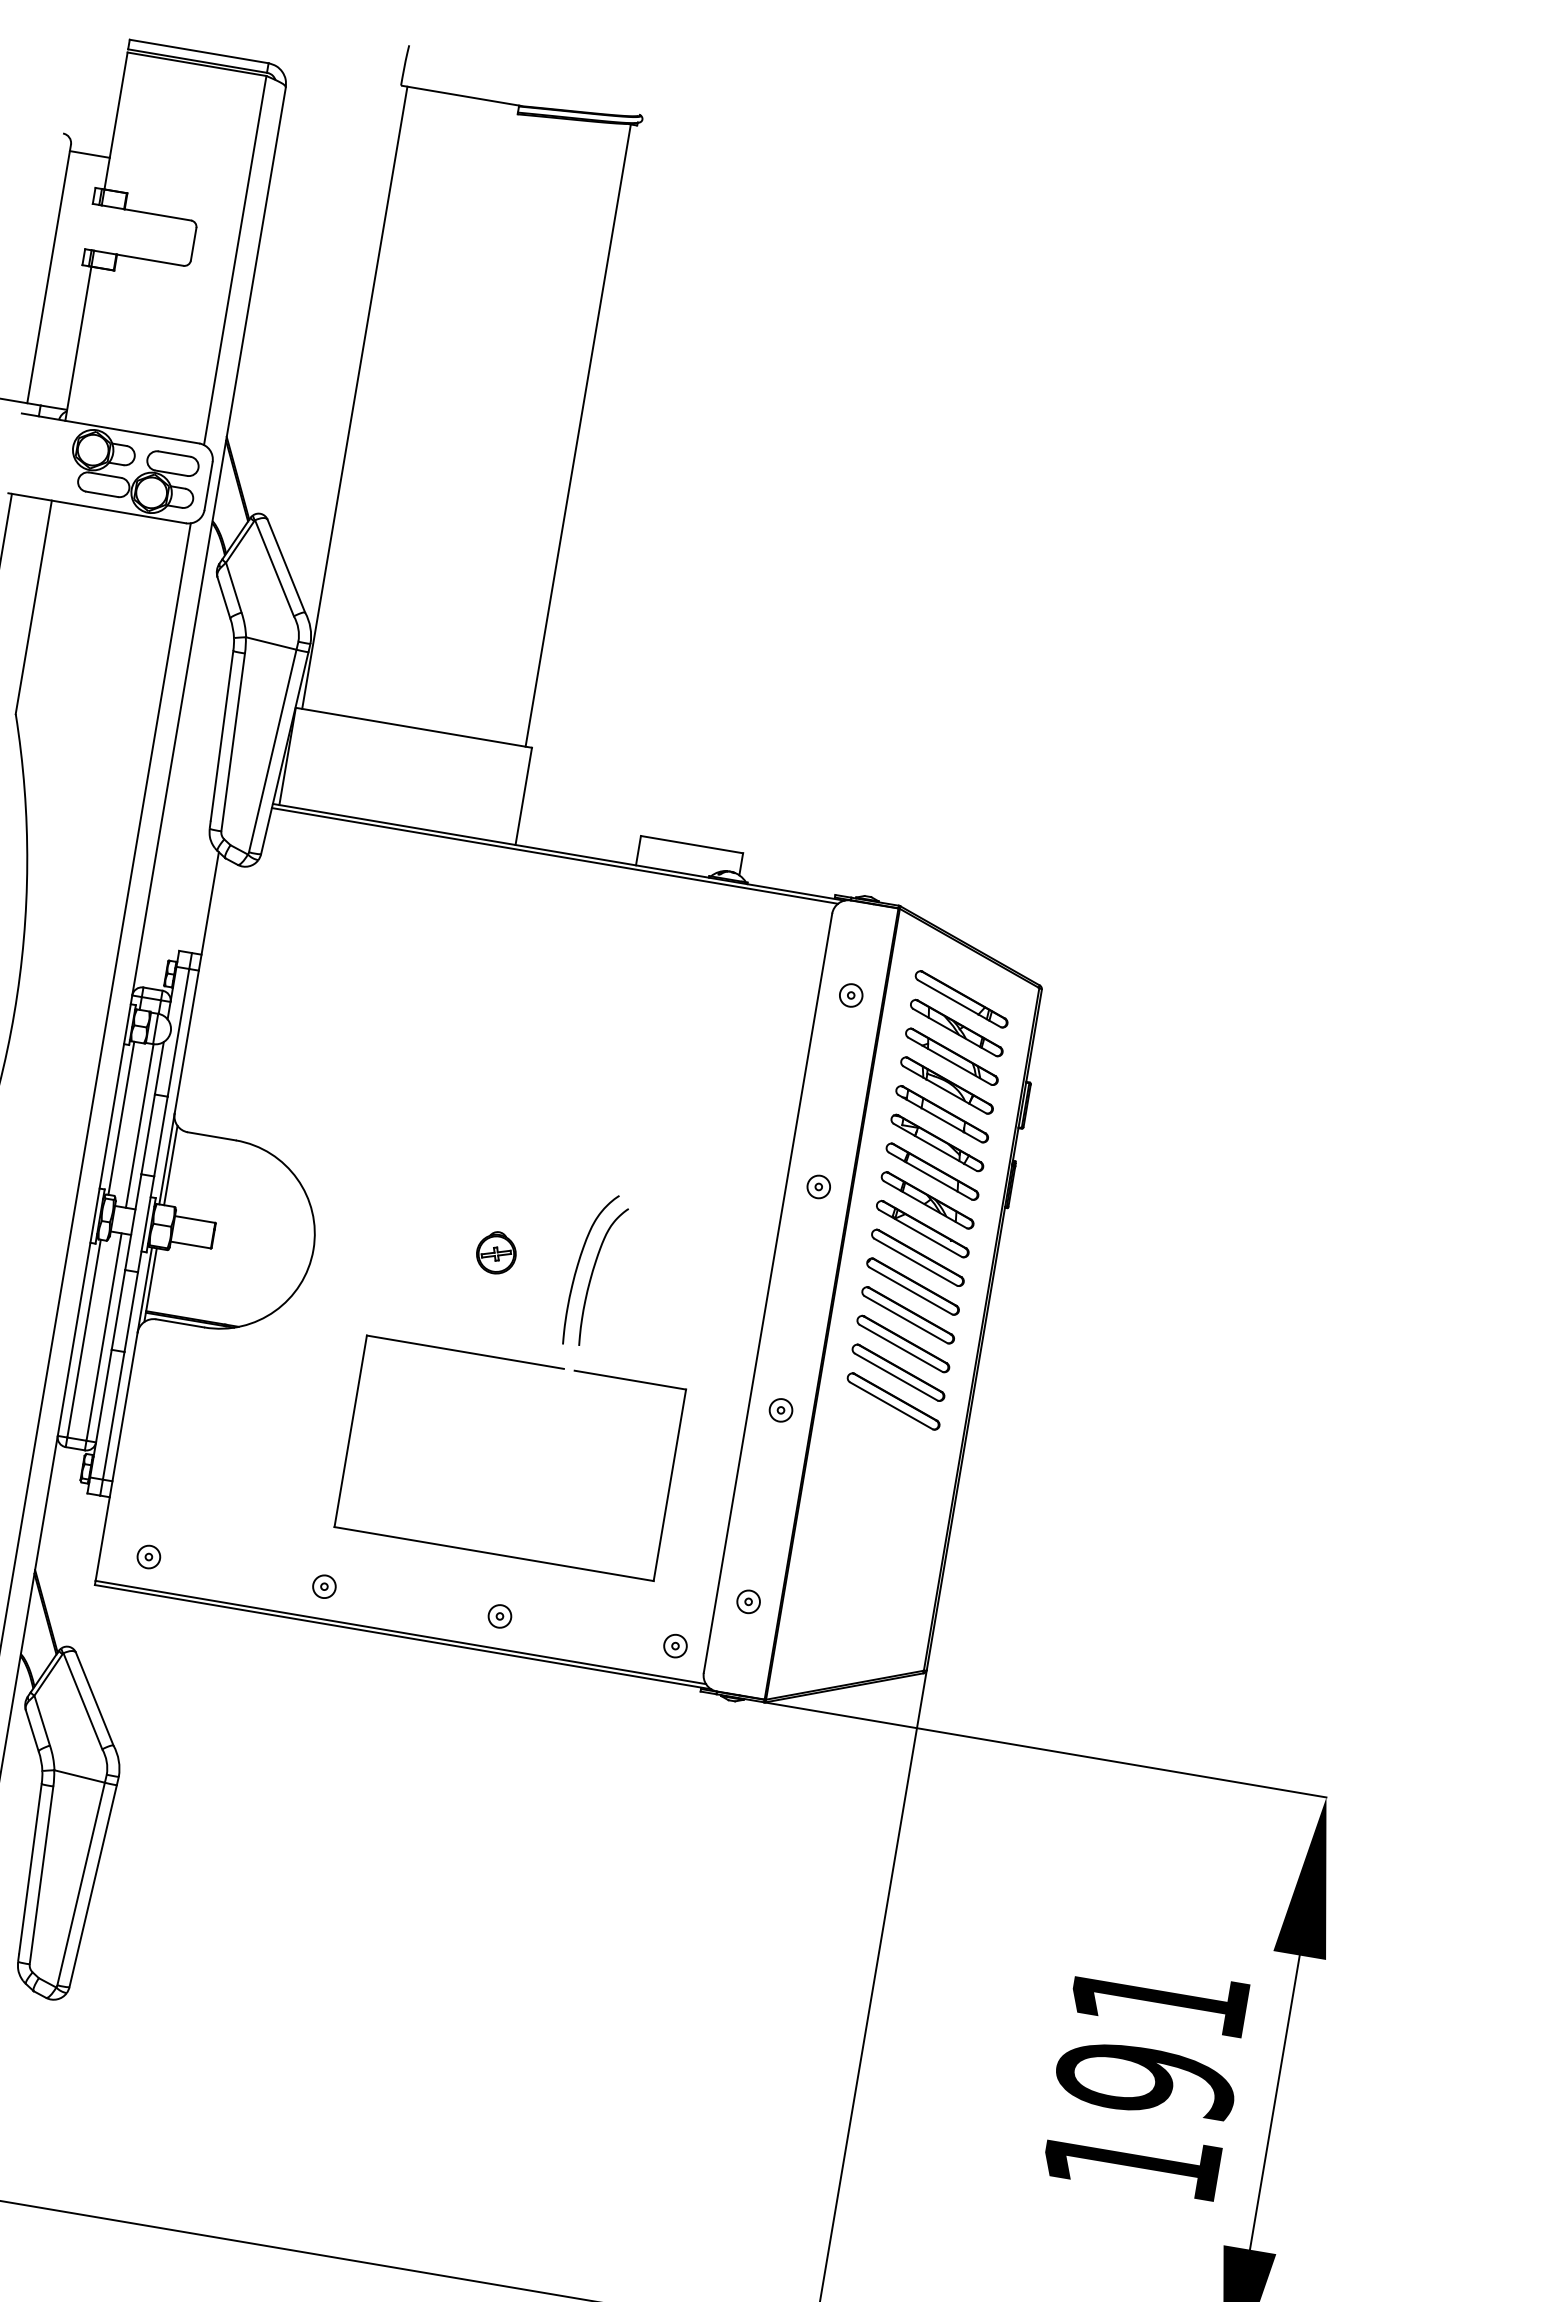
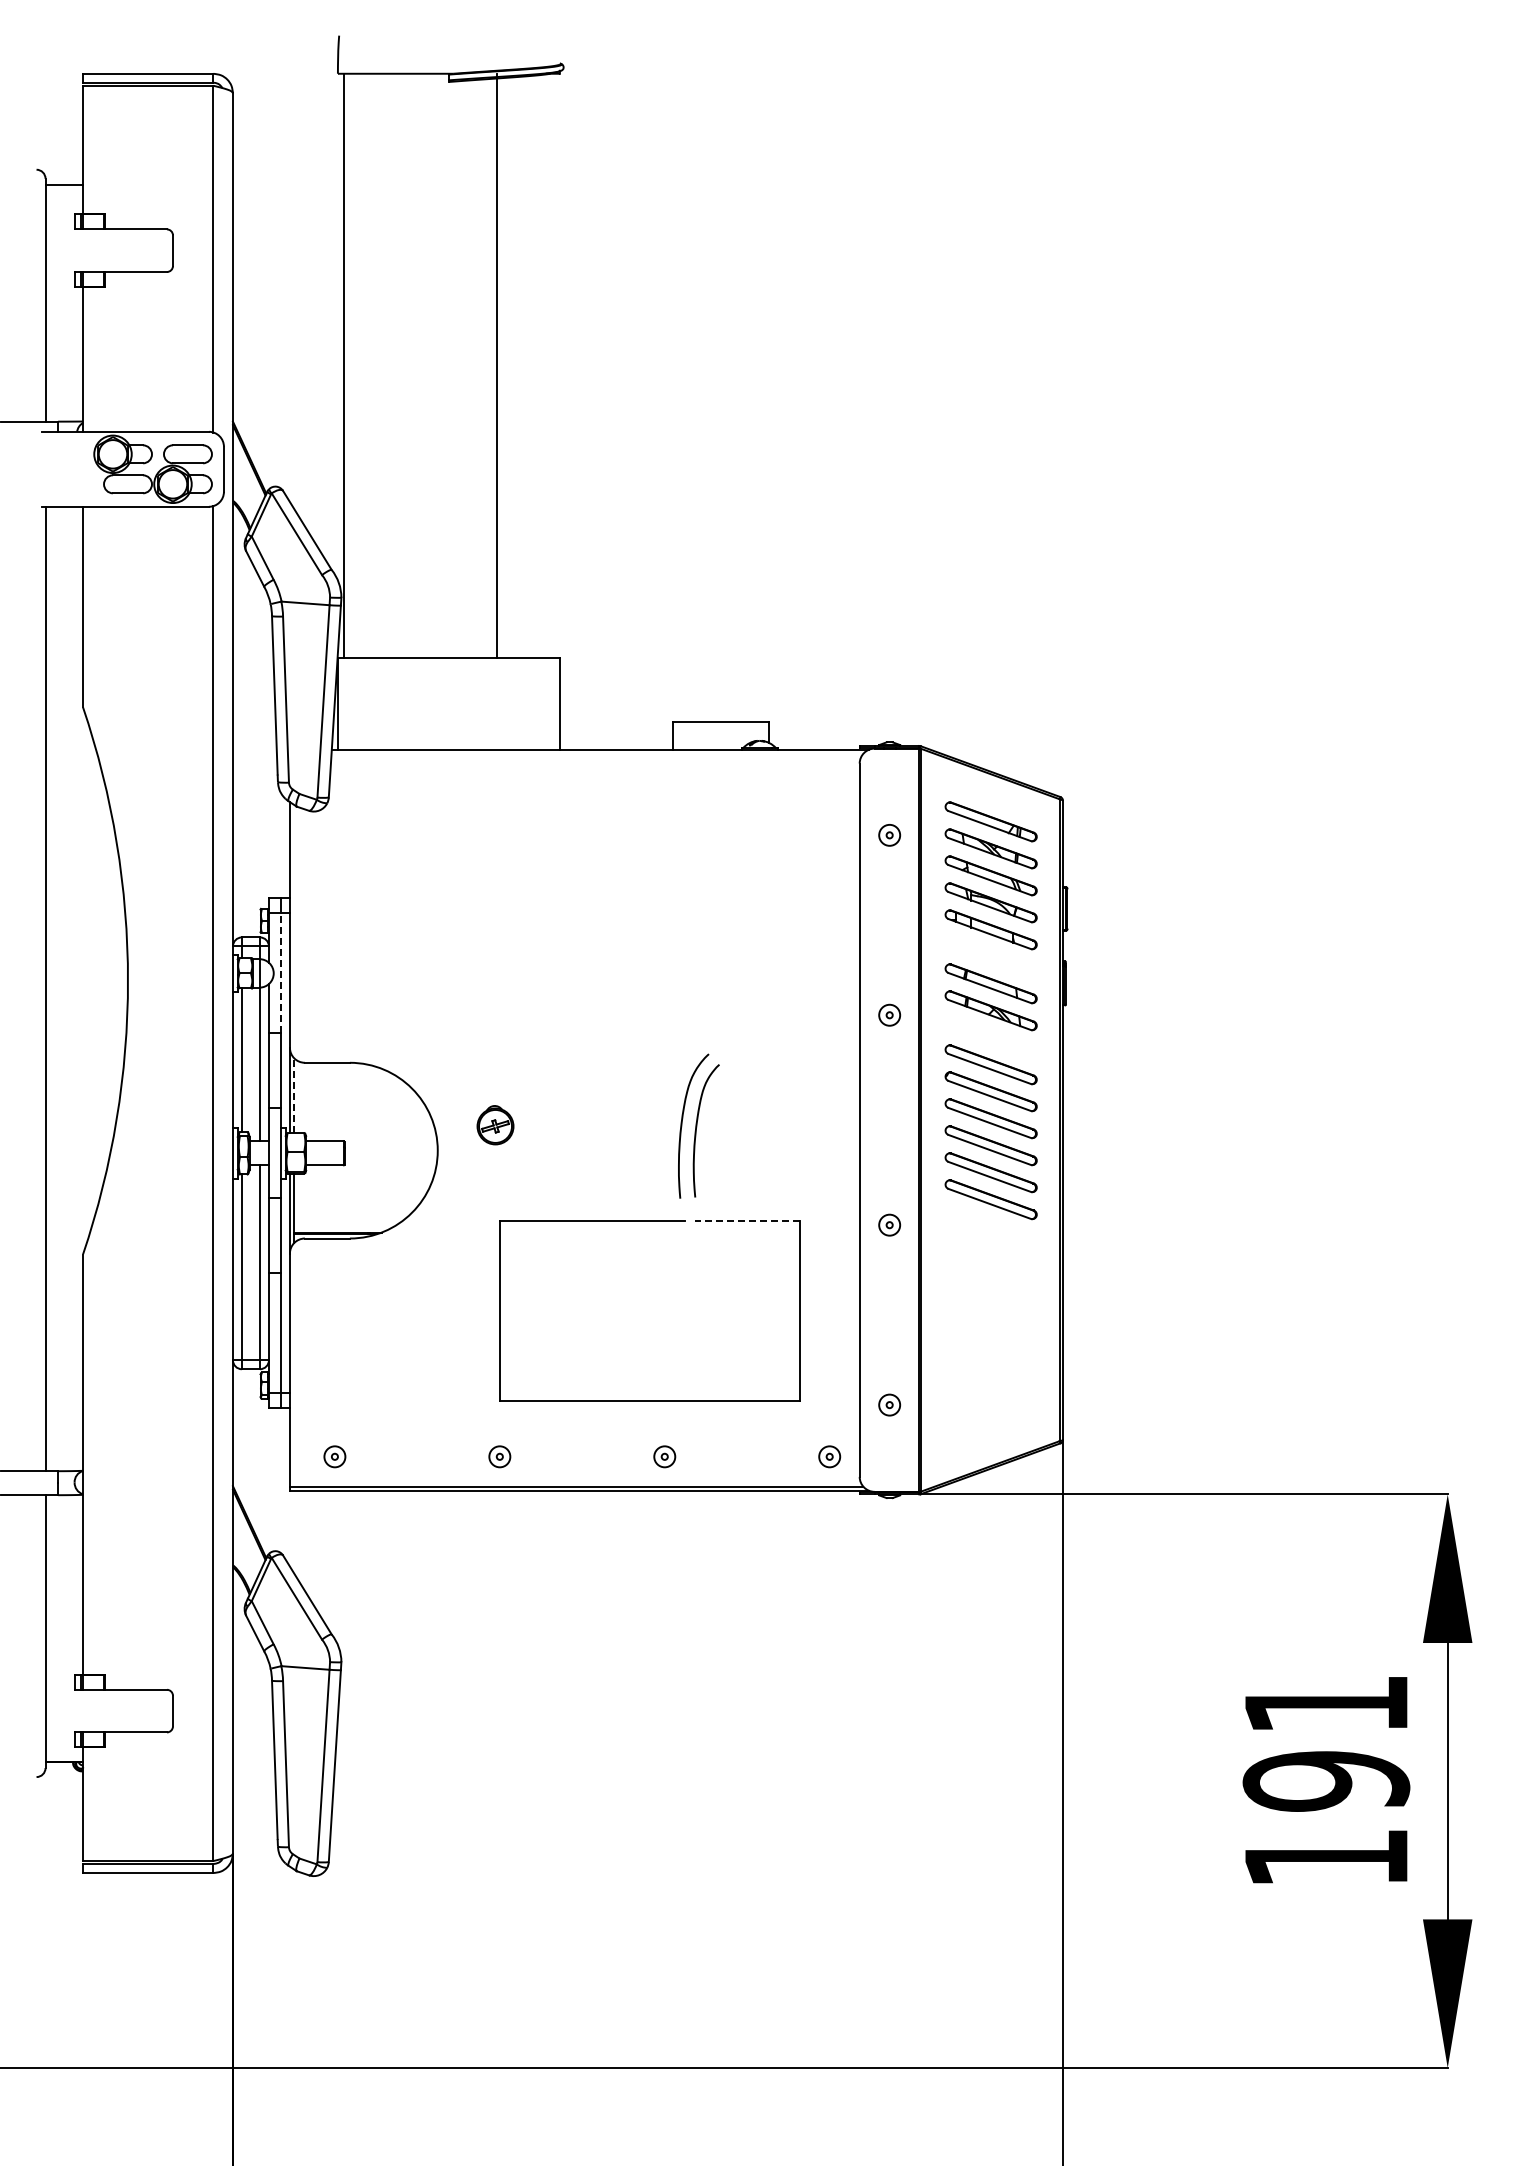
line: (577, 434) -> (496, 365), moved
line: (554, 855) -> (597, 753), removed
line: (177, 1032) -> (280, 973), solid -> dashed
part: (936, 1142) -> (990, 956), removed
line: (170, 1165) -> (294, 1095), solid -> dashed
part: (922, 1228) -> (990, 1037), removed
part: (496, 1253) -> (495, 1125), moved
line: (629, 1379) -> (746, 1220), solid -> dashed

